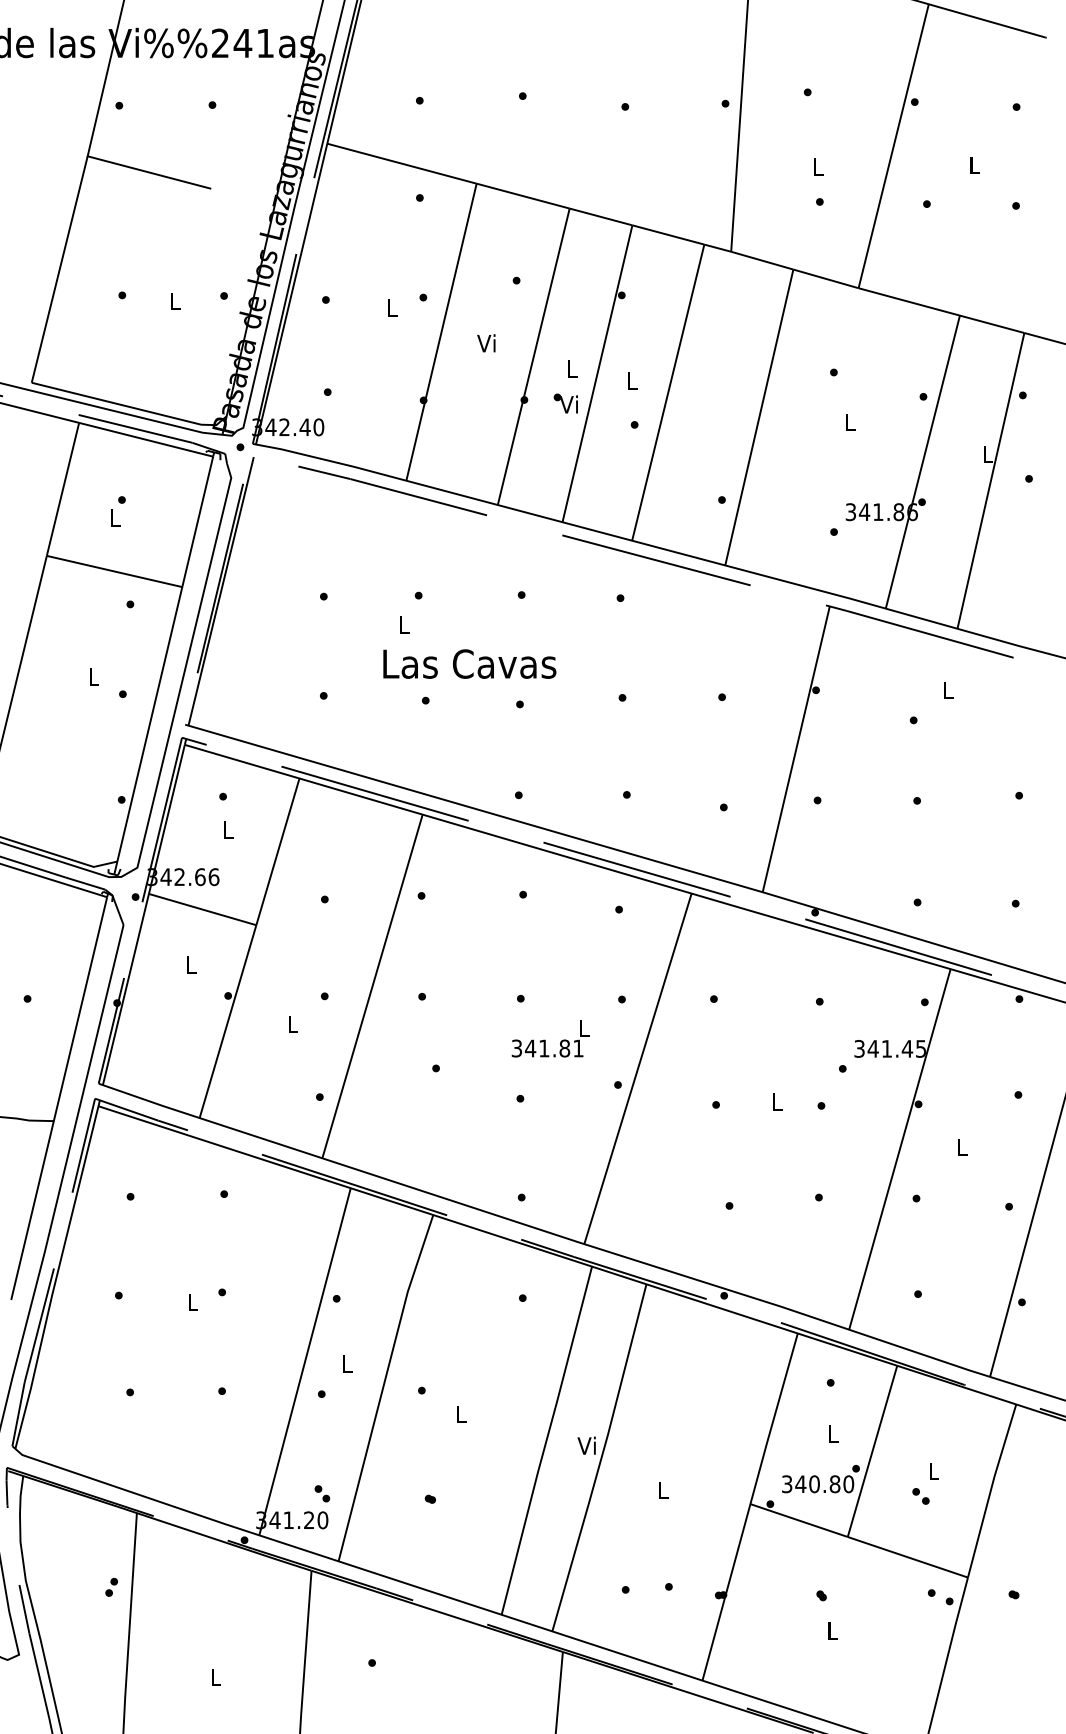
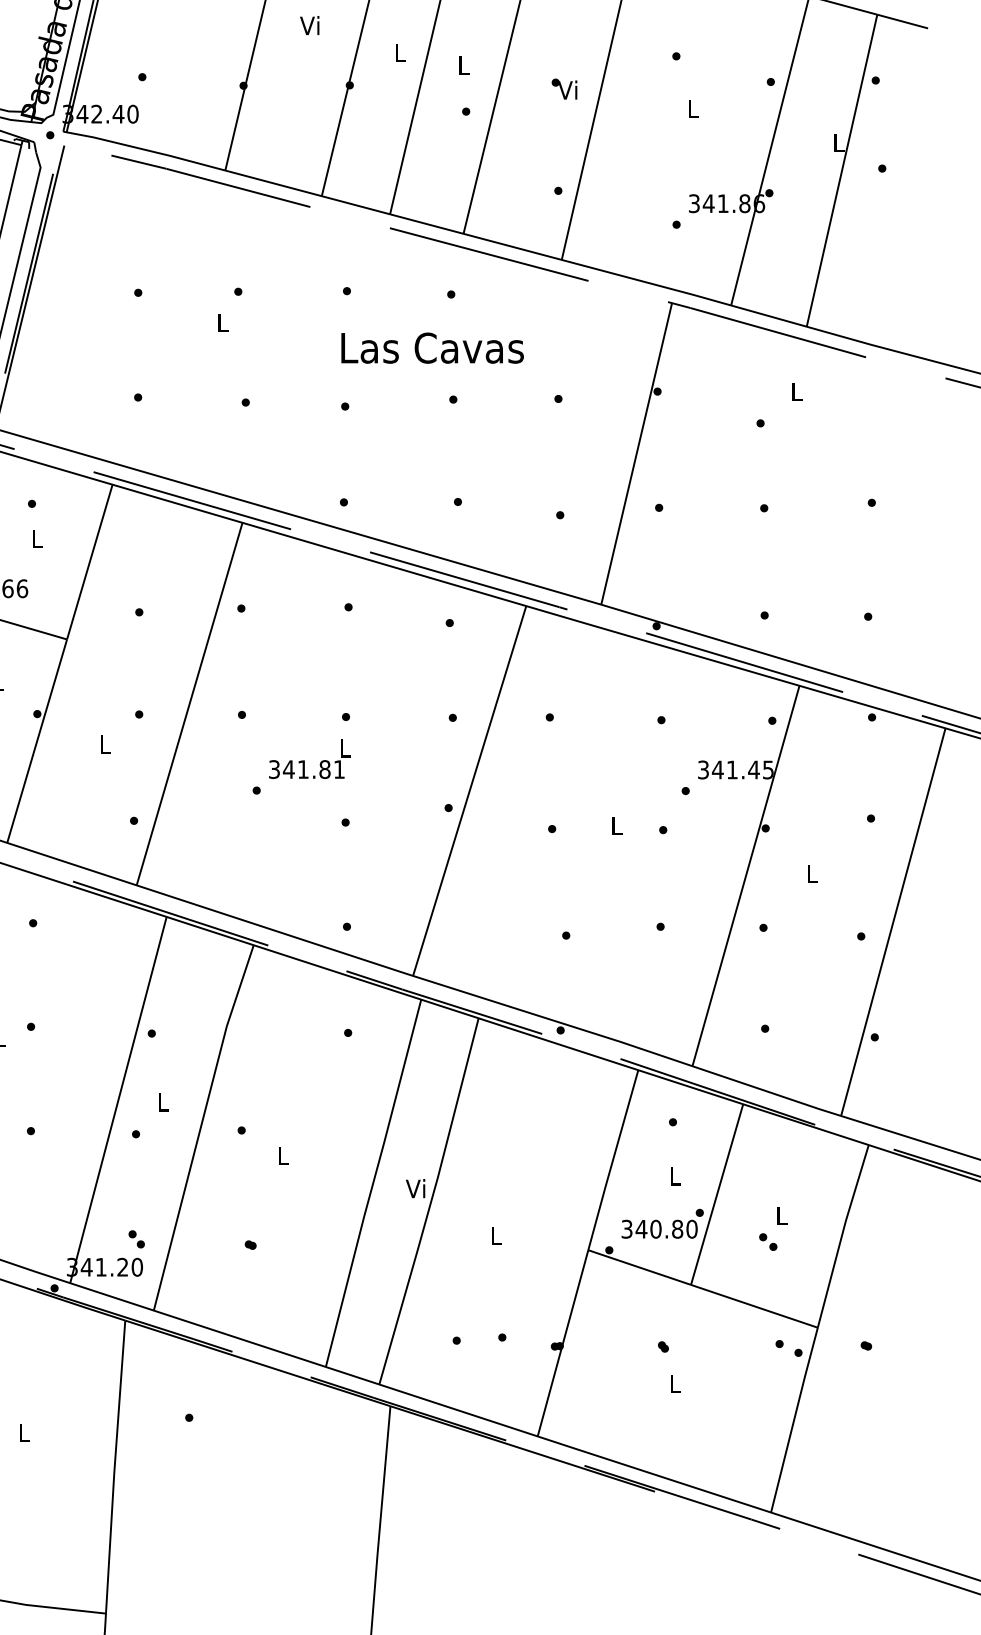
text: (565, 403) -> (564, 89), moved
text: (469, 663) -> (432, 347), moved
text: (550, 1038) -> (309, 758), moved

